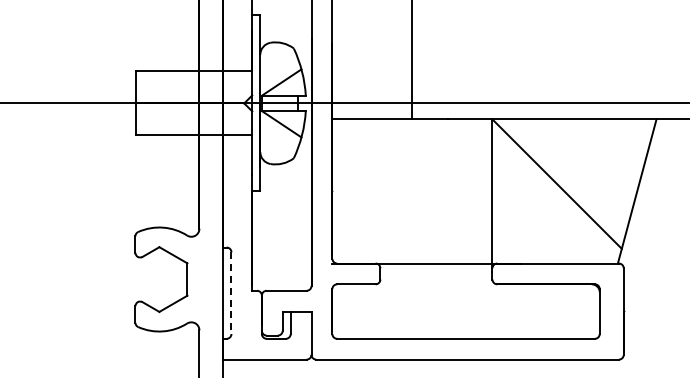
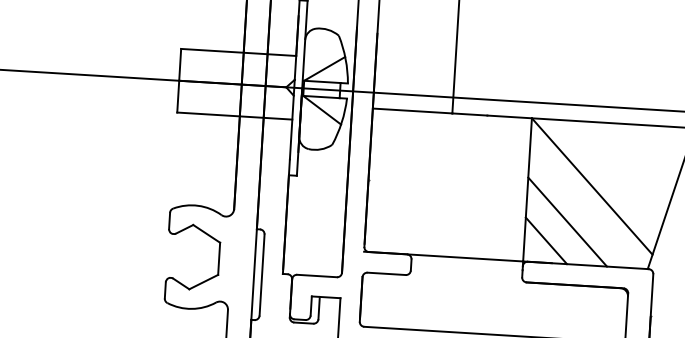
line: (534, 221) -> (567, 222), added
line: (514, 241) -> (546, 240), added
line: (231, 293) -> (262, 275), dashed -> solid

